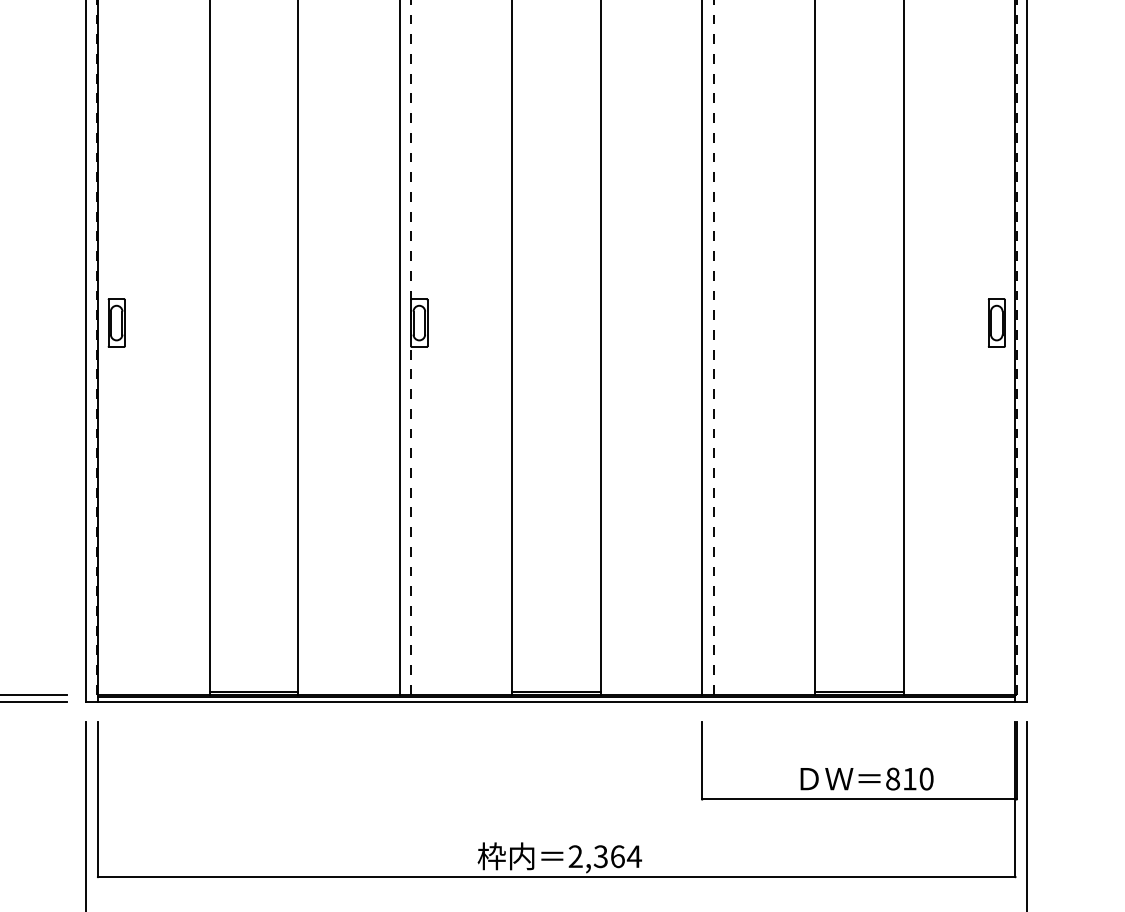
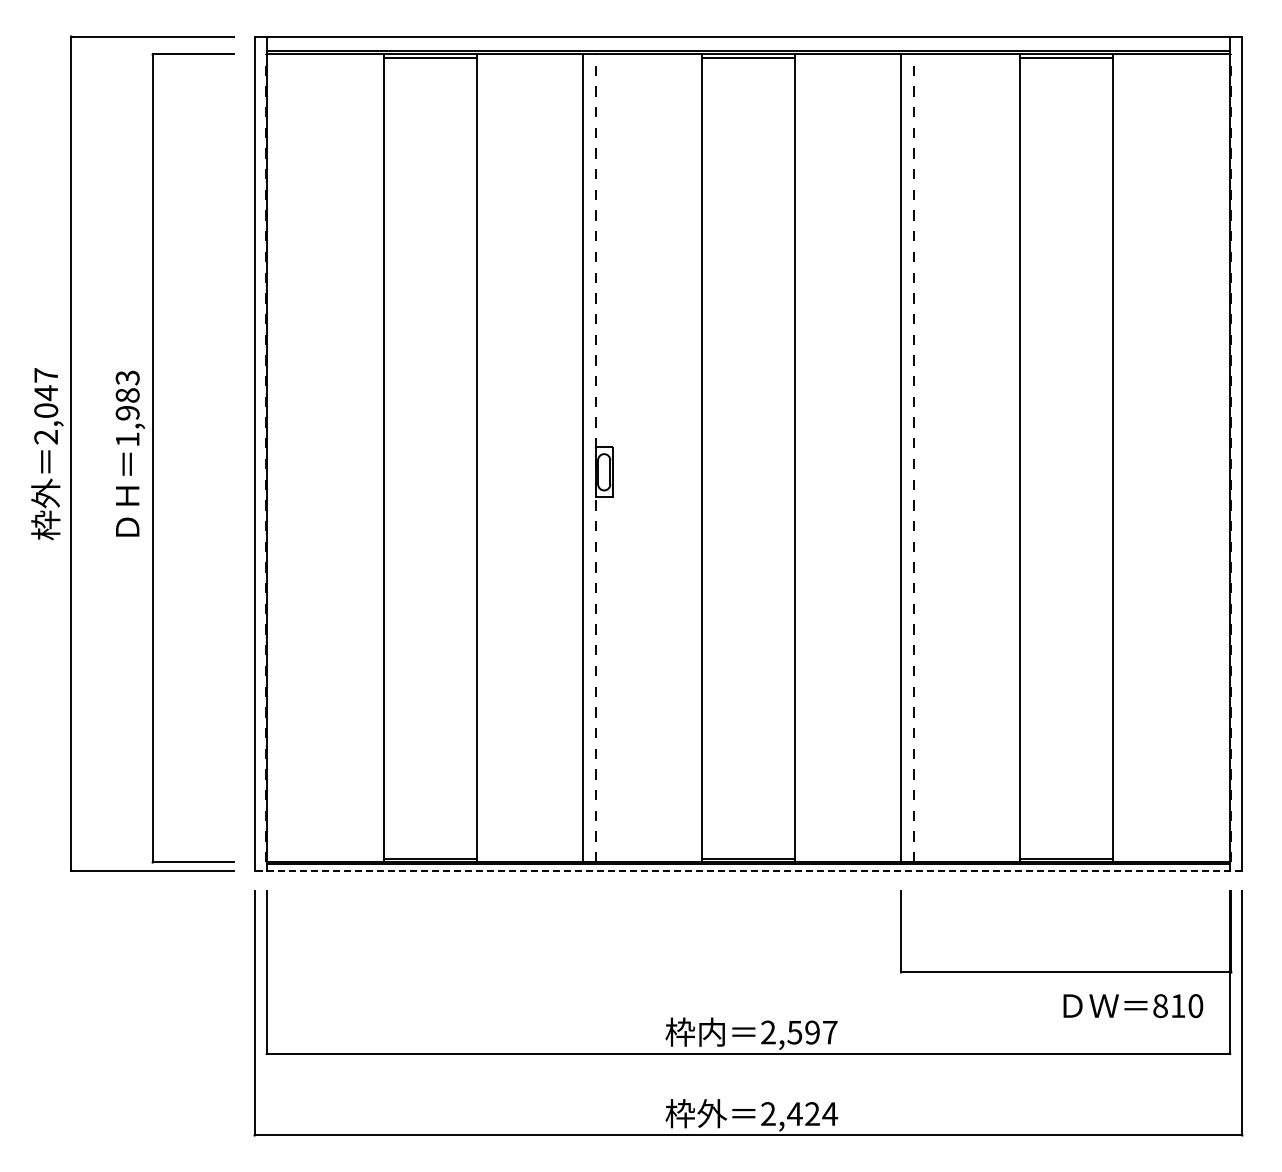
part: (116, 322) -> (286, 471), removed
part: (996, 322) -> (1210, 471), removed
line: (556, 702) -> (748, 870), solid -> dashed
text: (867, 779) -> (1133, 1006), moved
text: (618, 856) -> (813, 1032), 2,364 -> 2,597

